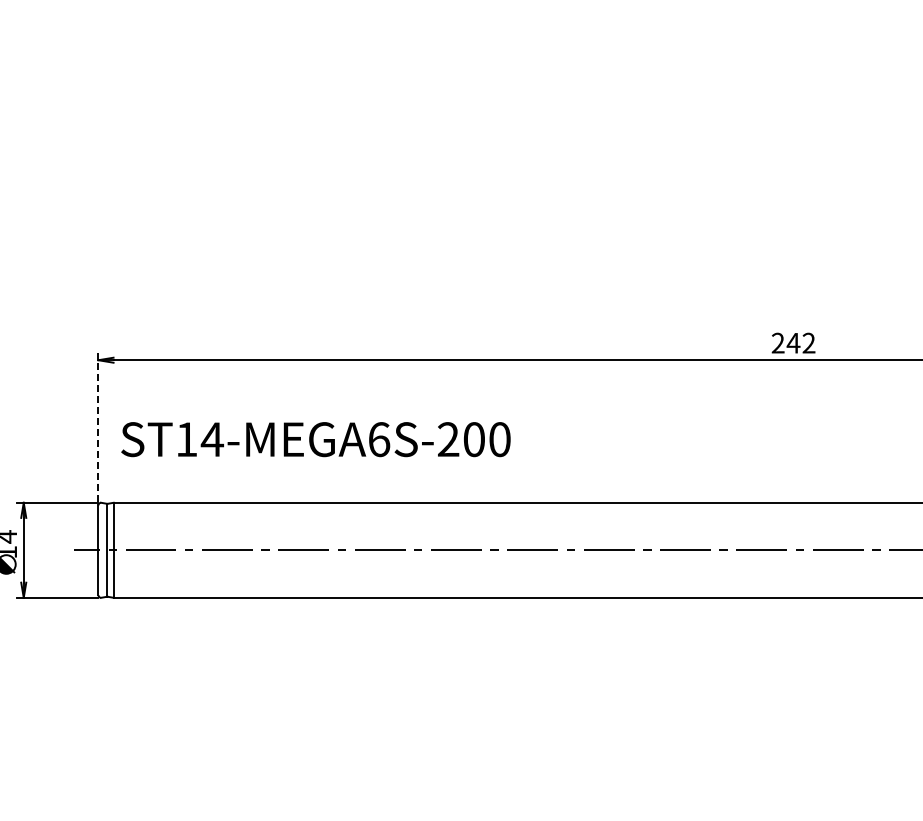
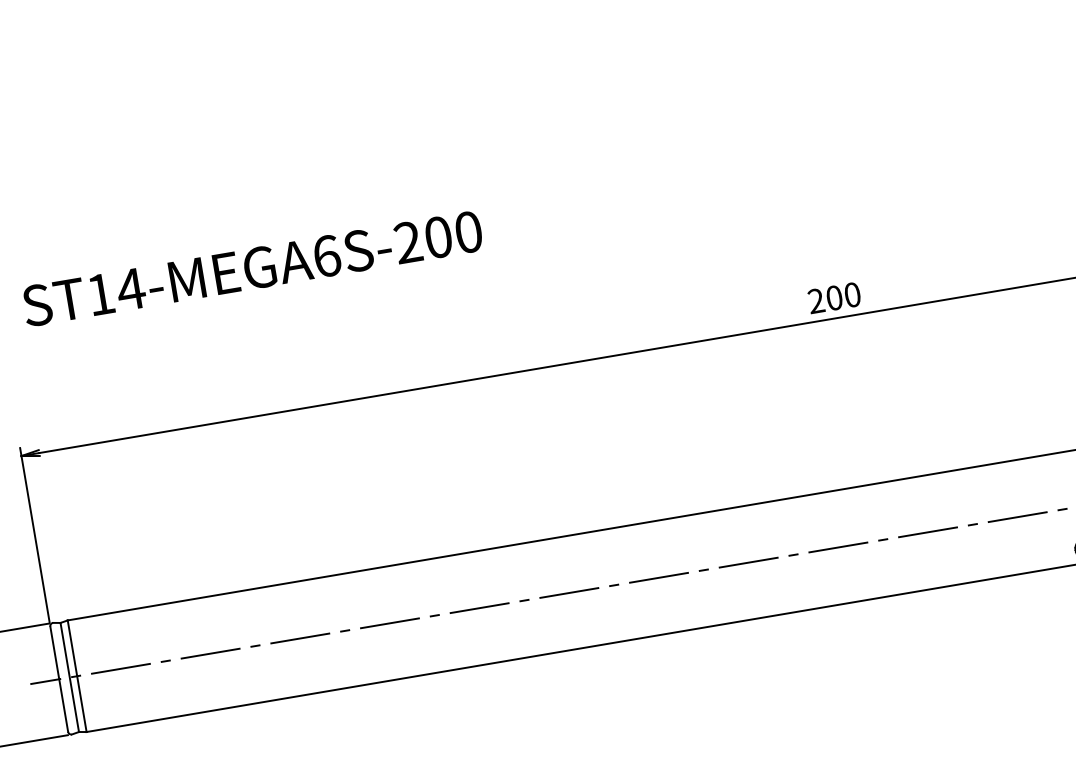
text: (800, 342) -> (842, 295), 242 -> 200
line: (98, 427) -> (34, 535), dashed -> solid
text: (315, 439) -> (252, 268), moved

